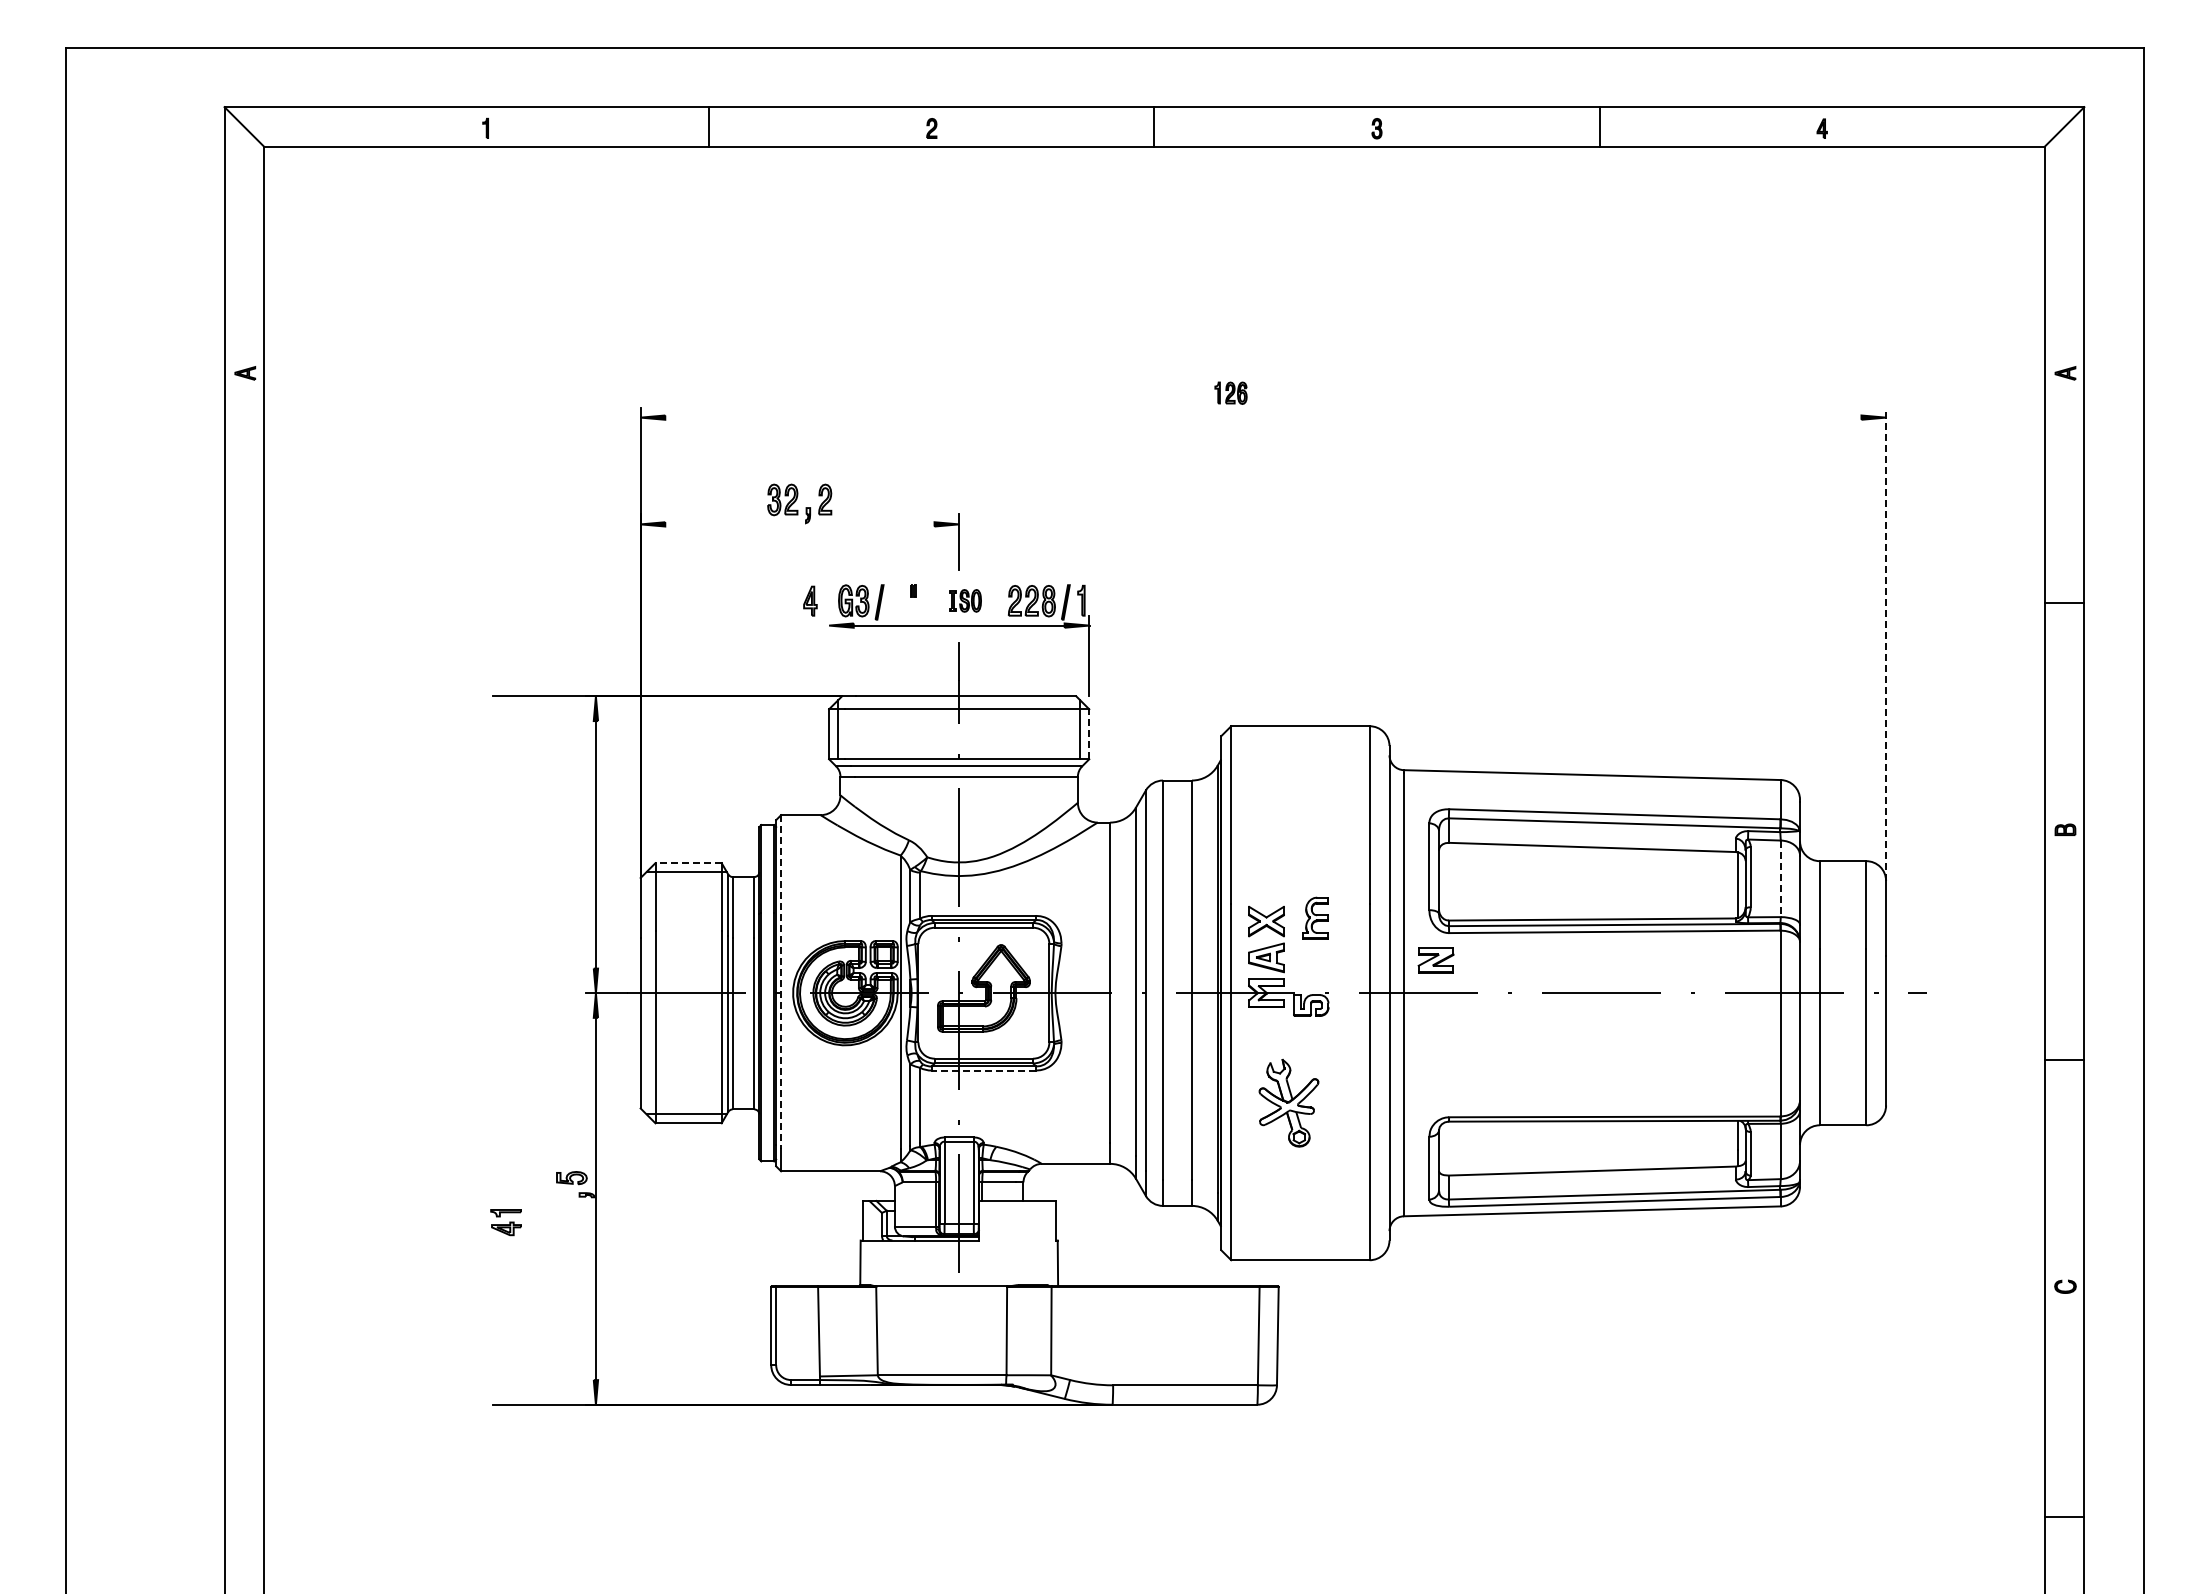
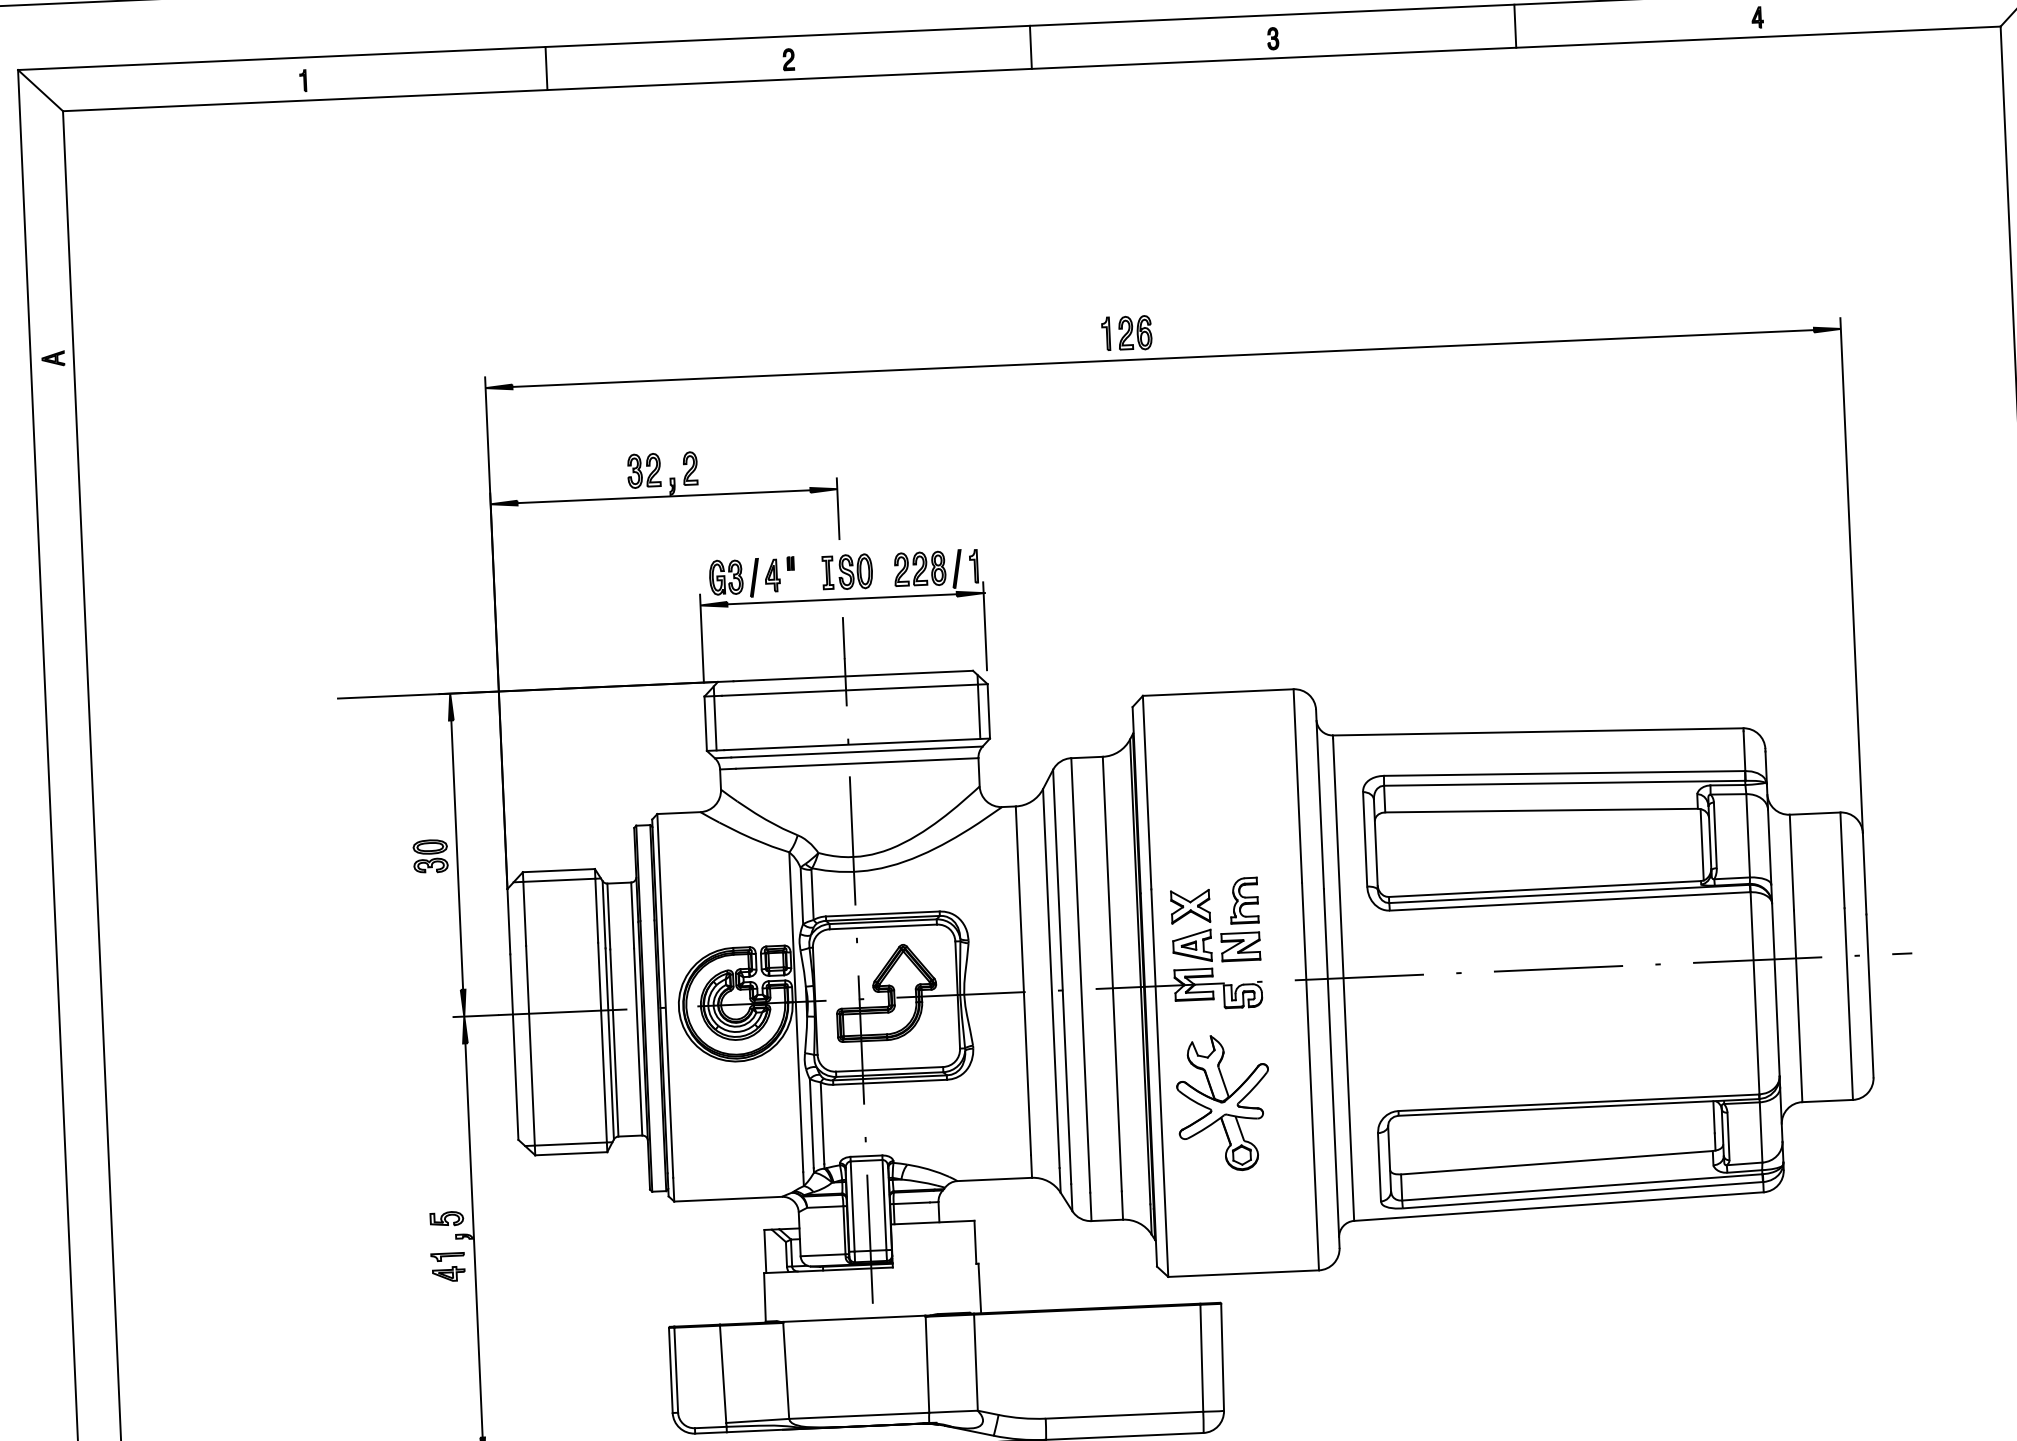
part: (1230, 393) -> (1126, 333), size x1.43
line: (1263, 417) -> (1163, 358), added
line: (799, 524) -> (663, 496), added
part: (810, 600) -> (772, 574), moved
part: (965, 600) -> (847, 571), size x1.43
line: (1886, 644) -> (1852, 575), dashed -> solid
line: (829, 655) -> (702, 637), added
line: (1089, 734) -> (989, 711), dashed -> solid
part: (571, 844) -> (430, 855), added
line: (688, 863) -> (558, 871), dashed -> solid
line: (1780, 879) -> (1747, 836), dashed -> solid
part: (1435, 960) -> (1240, 947), moved
line: (781, 982) -> (665, 996), dashed -> solid
line: (983, 1070) -> (889, 1082), dashed -> solid
part: (1288, 1103) -> (1223, 1103), size x1.43
part: (505, 1222) -> (447, 1267), moved

